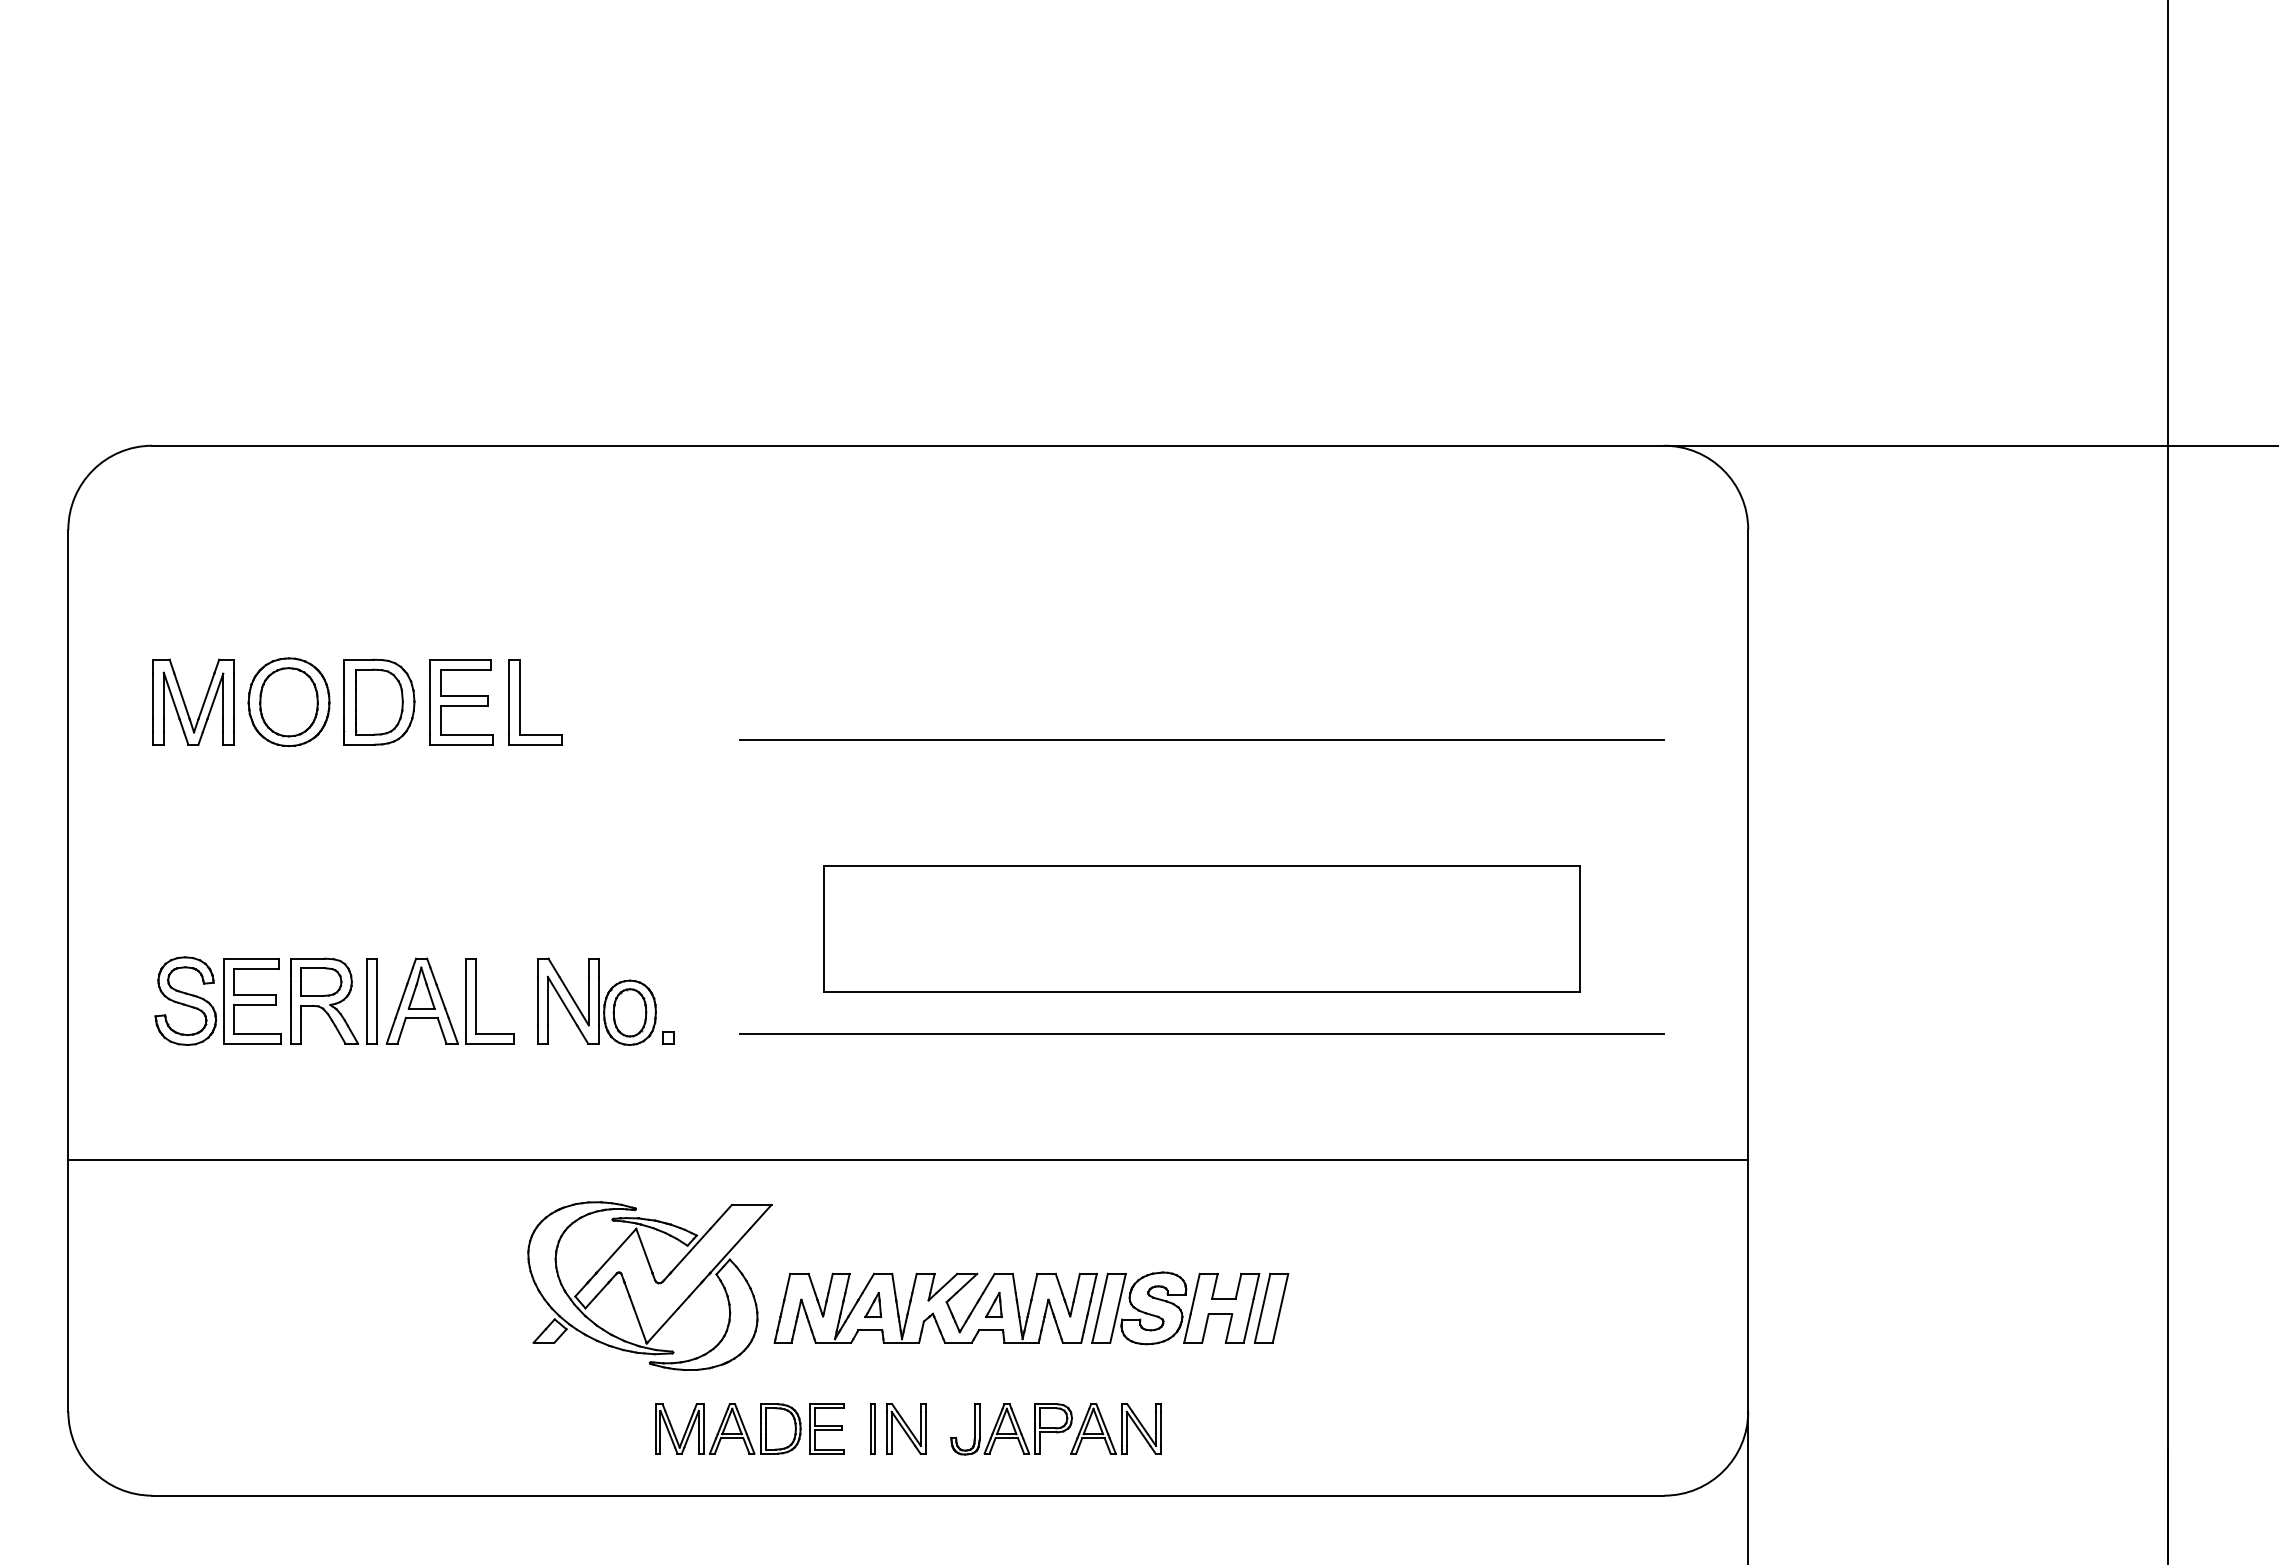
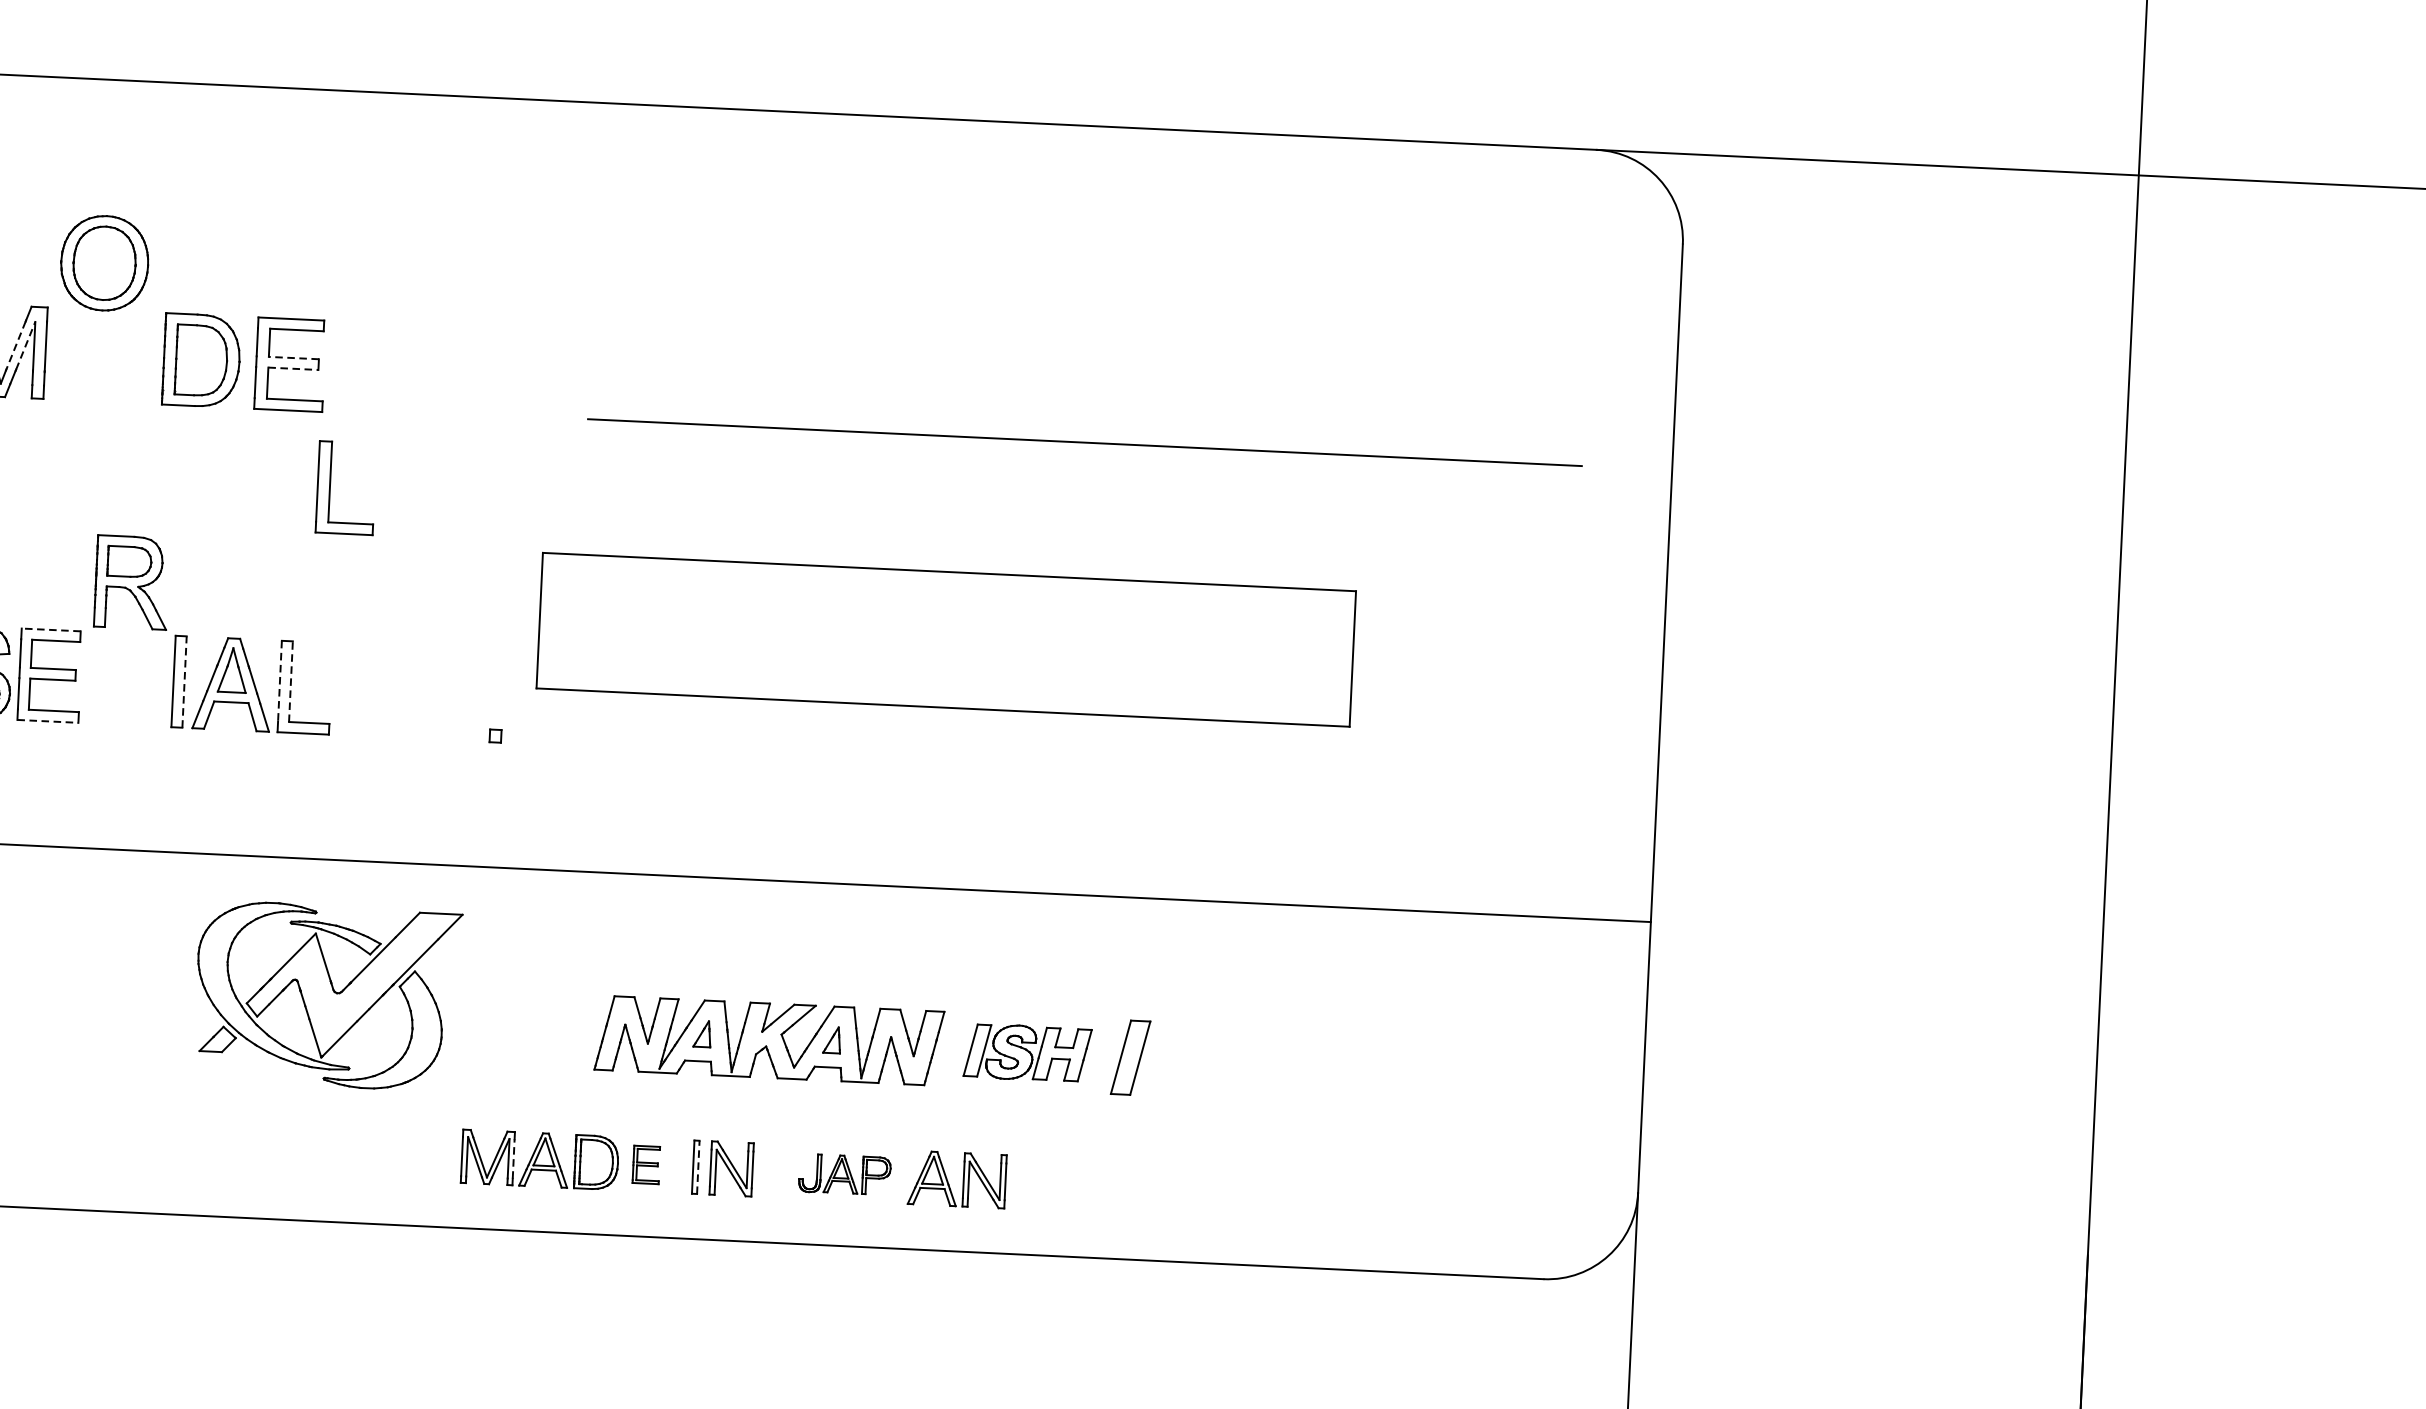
line: (464, 695) -> (293, 357), solid -> dashed
line: (206, 696) -> (16, 345), solid -> dashed
line: (215, 696) -> (25, 346), solid -> dashed
part: (288, 702) -> (104, 263), moved
part: (520, 702) -> (330, 487), moved
line: (465, 705) -> (294, 368), solid -> dashed
part: (1201, 928) -> (945, 639), moved
line: (251, 958) -> (51, 629), solid -> dashed
line: (465, 996) -> (279, 681), solid -> dashed
line: (476, 996) -> (291, 682), solid -> dashed
part: (324, 1000) -> (132, 581), moved
line: (377, 1000) -> (184, 681), solid -> dashed
part: (596, 1001) -> (420, 693), removed
line: (1202, 1033) -> (1070, 758), removed
line: (252, 1043) -> (47, 721), solid -> dashed
part: (649, 1285) -> (327, 995), moved
part: (1175, 1308) -> (1027, 1053), size x0.7
line: (703, 1428) -> (513, 1158), solid -> dashed
part: (826, 1428) -> (645, 1164), size x0.7
line: (875, 1428) -> (698, 1166), solid -> dashed
part: (1011, 1429) -> (844, 1174), size x0.7

